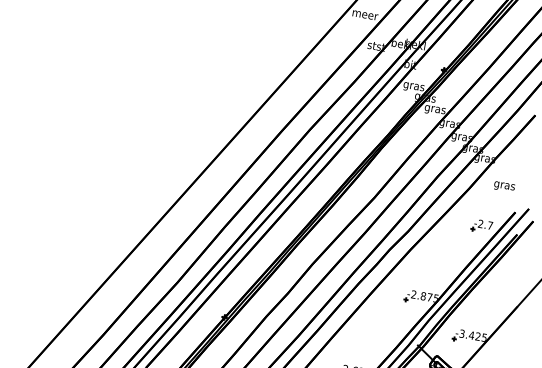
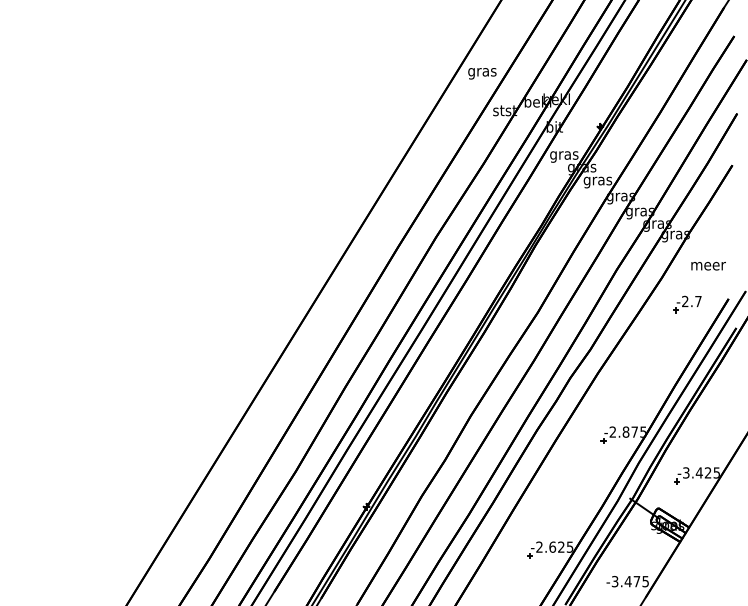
text: (364, 16) -> (482, 73), meer -> gras
text: (504, 186) -> (708, 267), gras -> meer
part: (482, 226) -> (687, 304), moved

